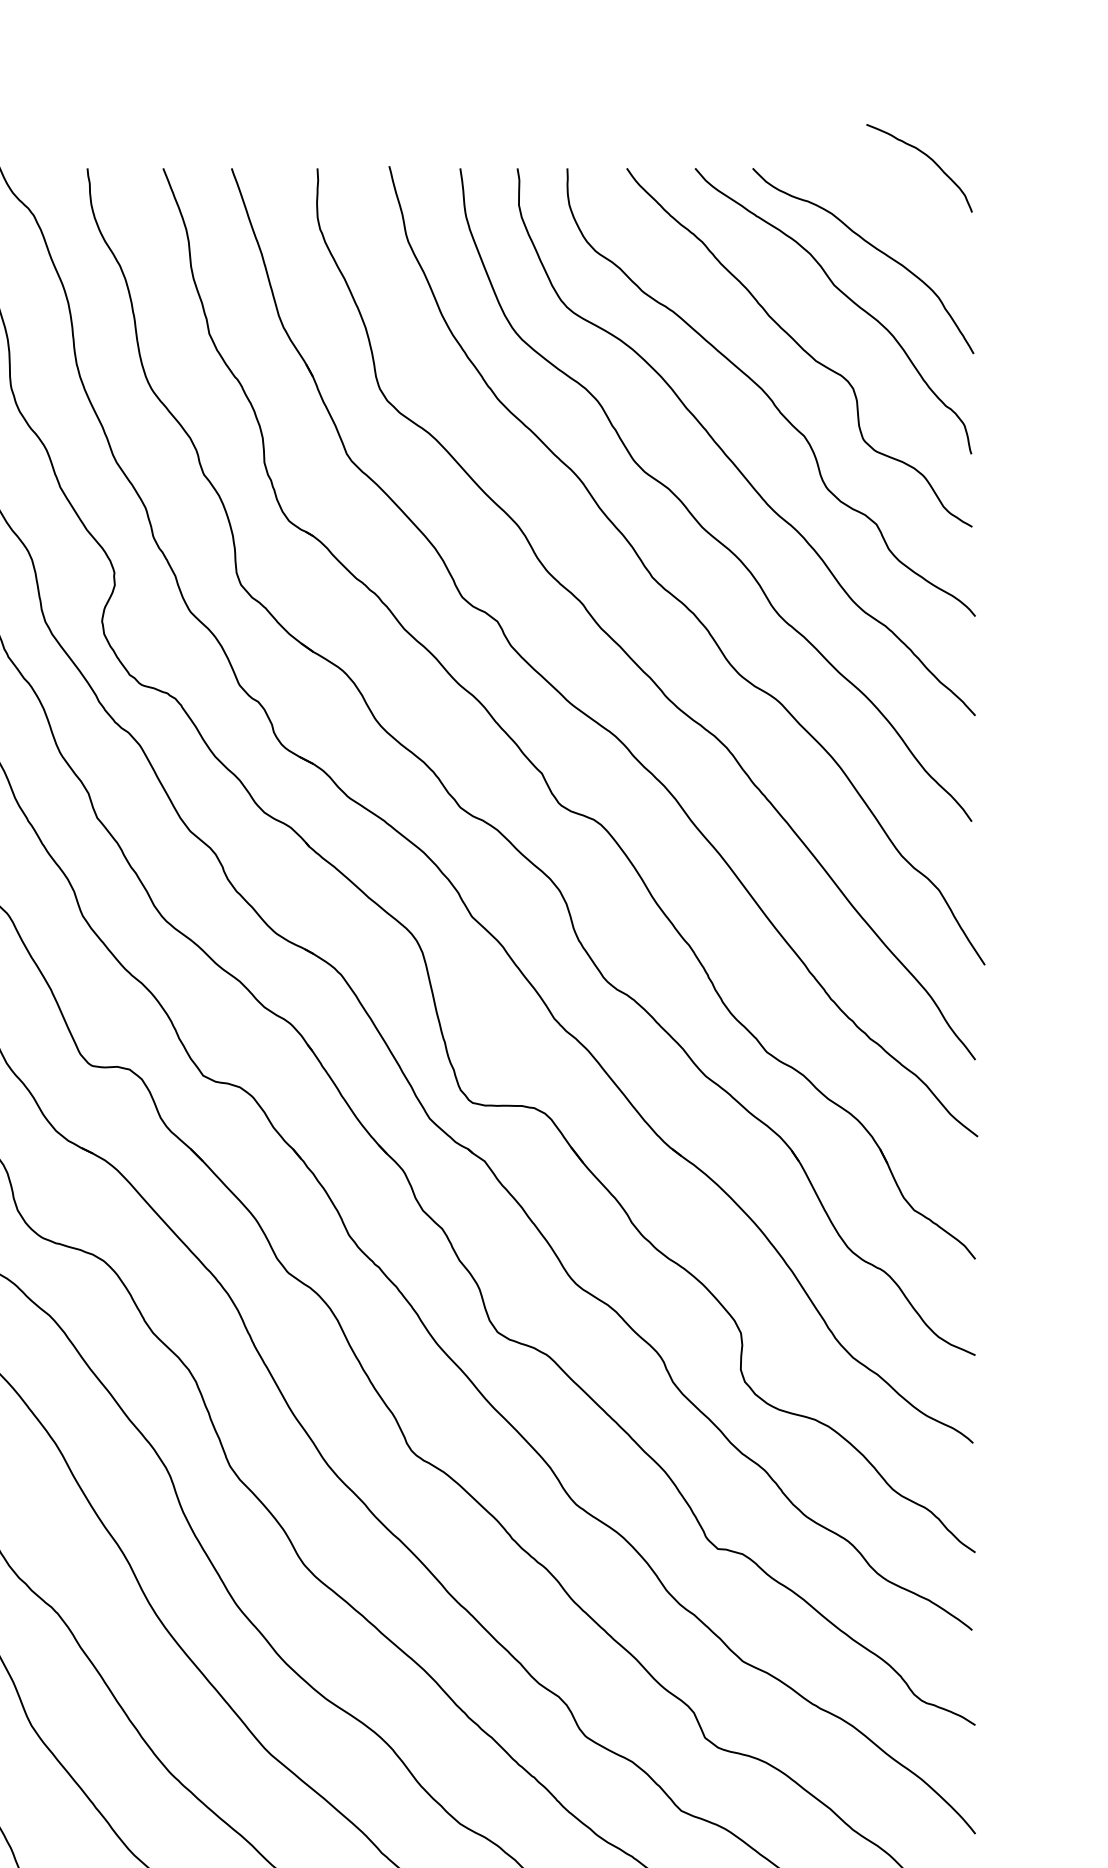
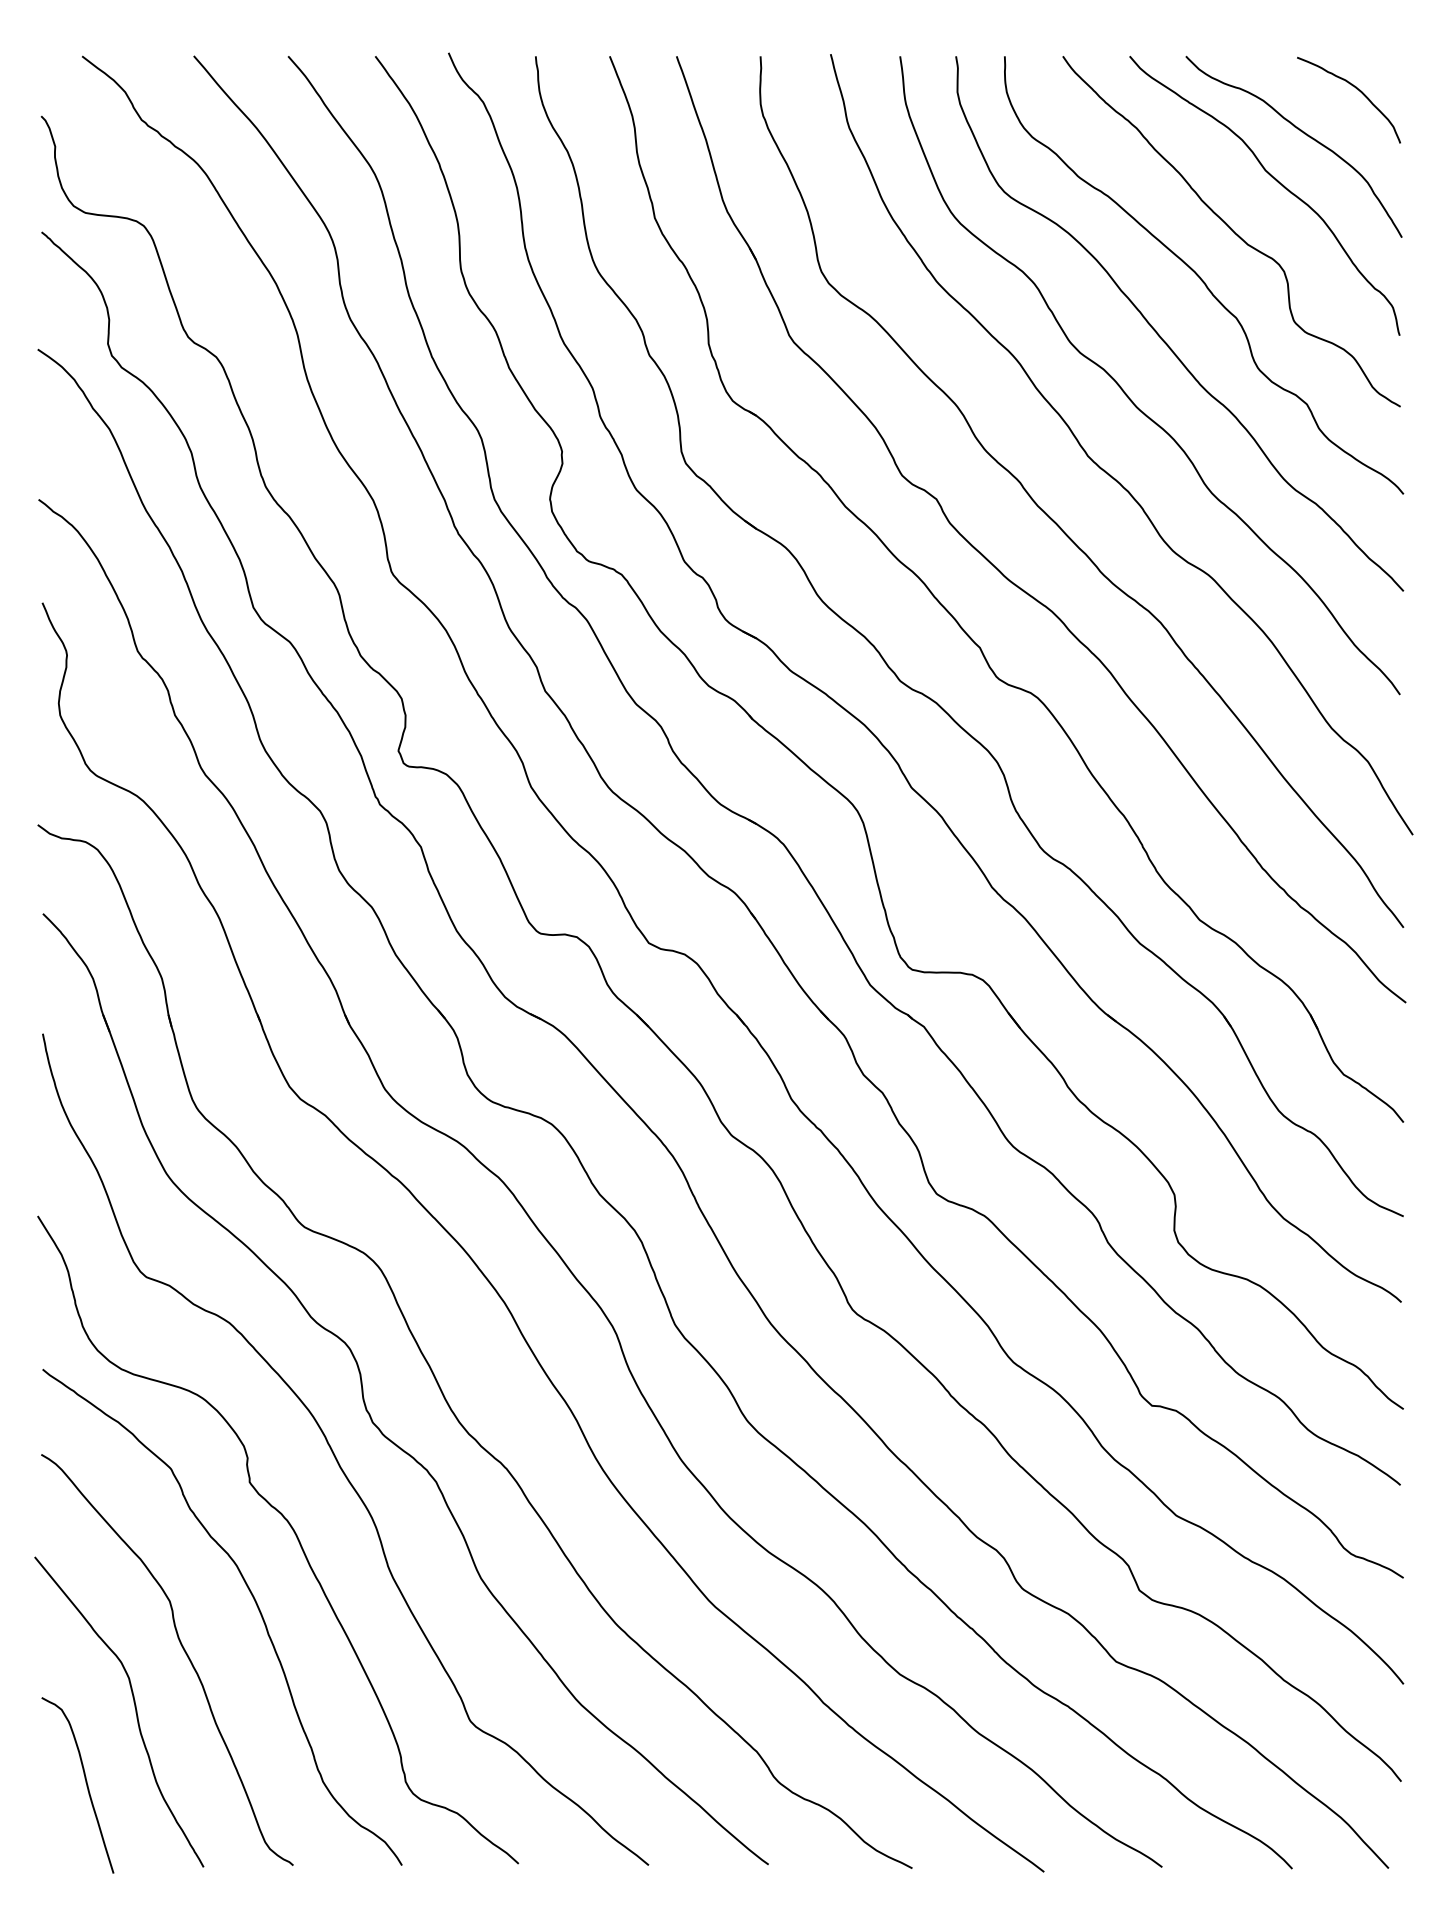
curve: (927, 157) -> (1356, 89), moved

